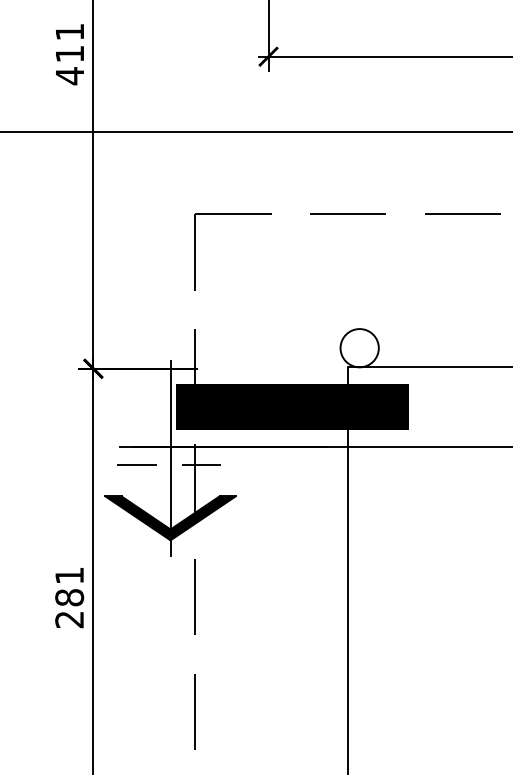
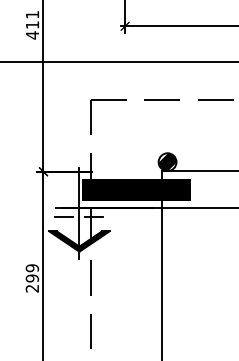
hatch: (359, 348) -> (167, 162), added
text: (69, 587) -> (32, 273), 281 -> 299

